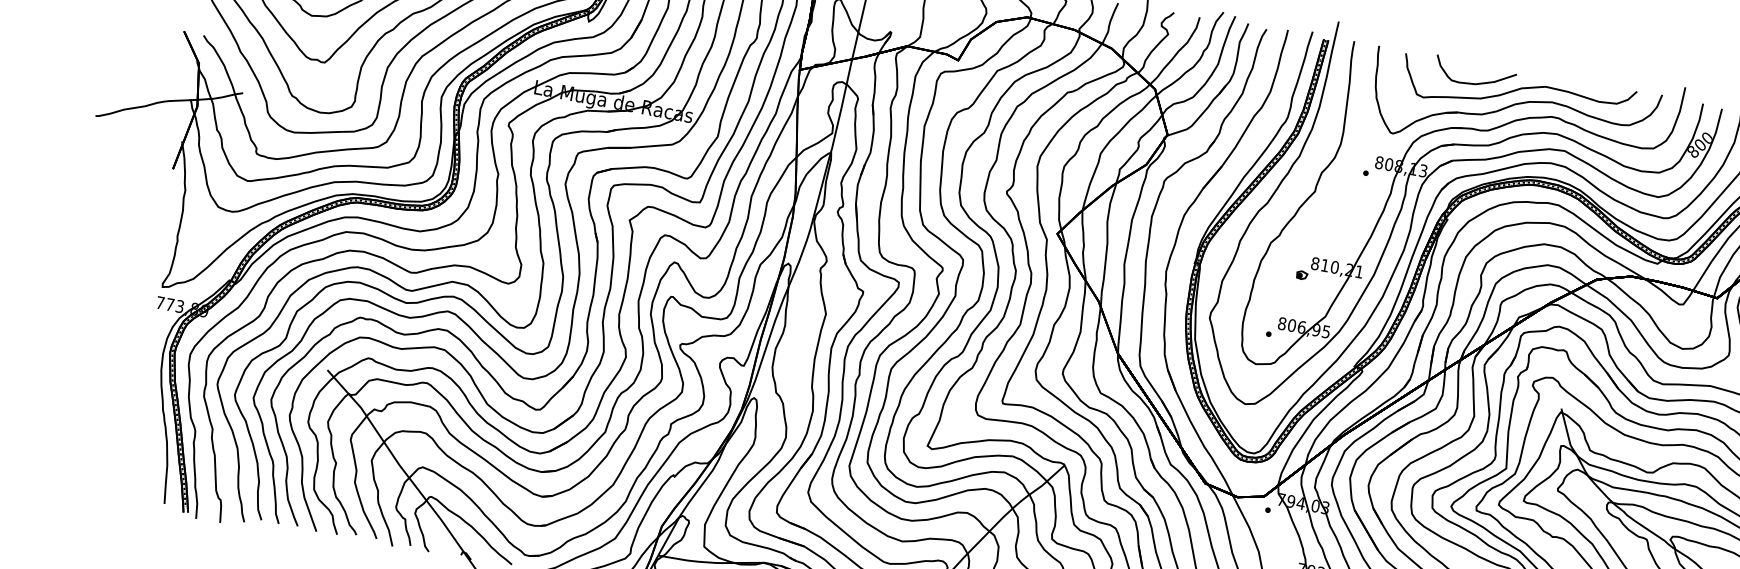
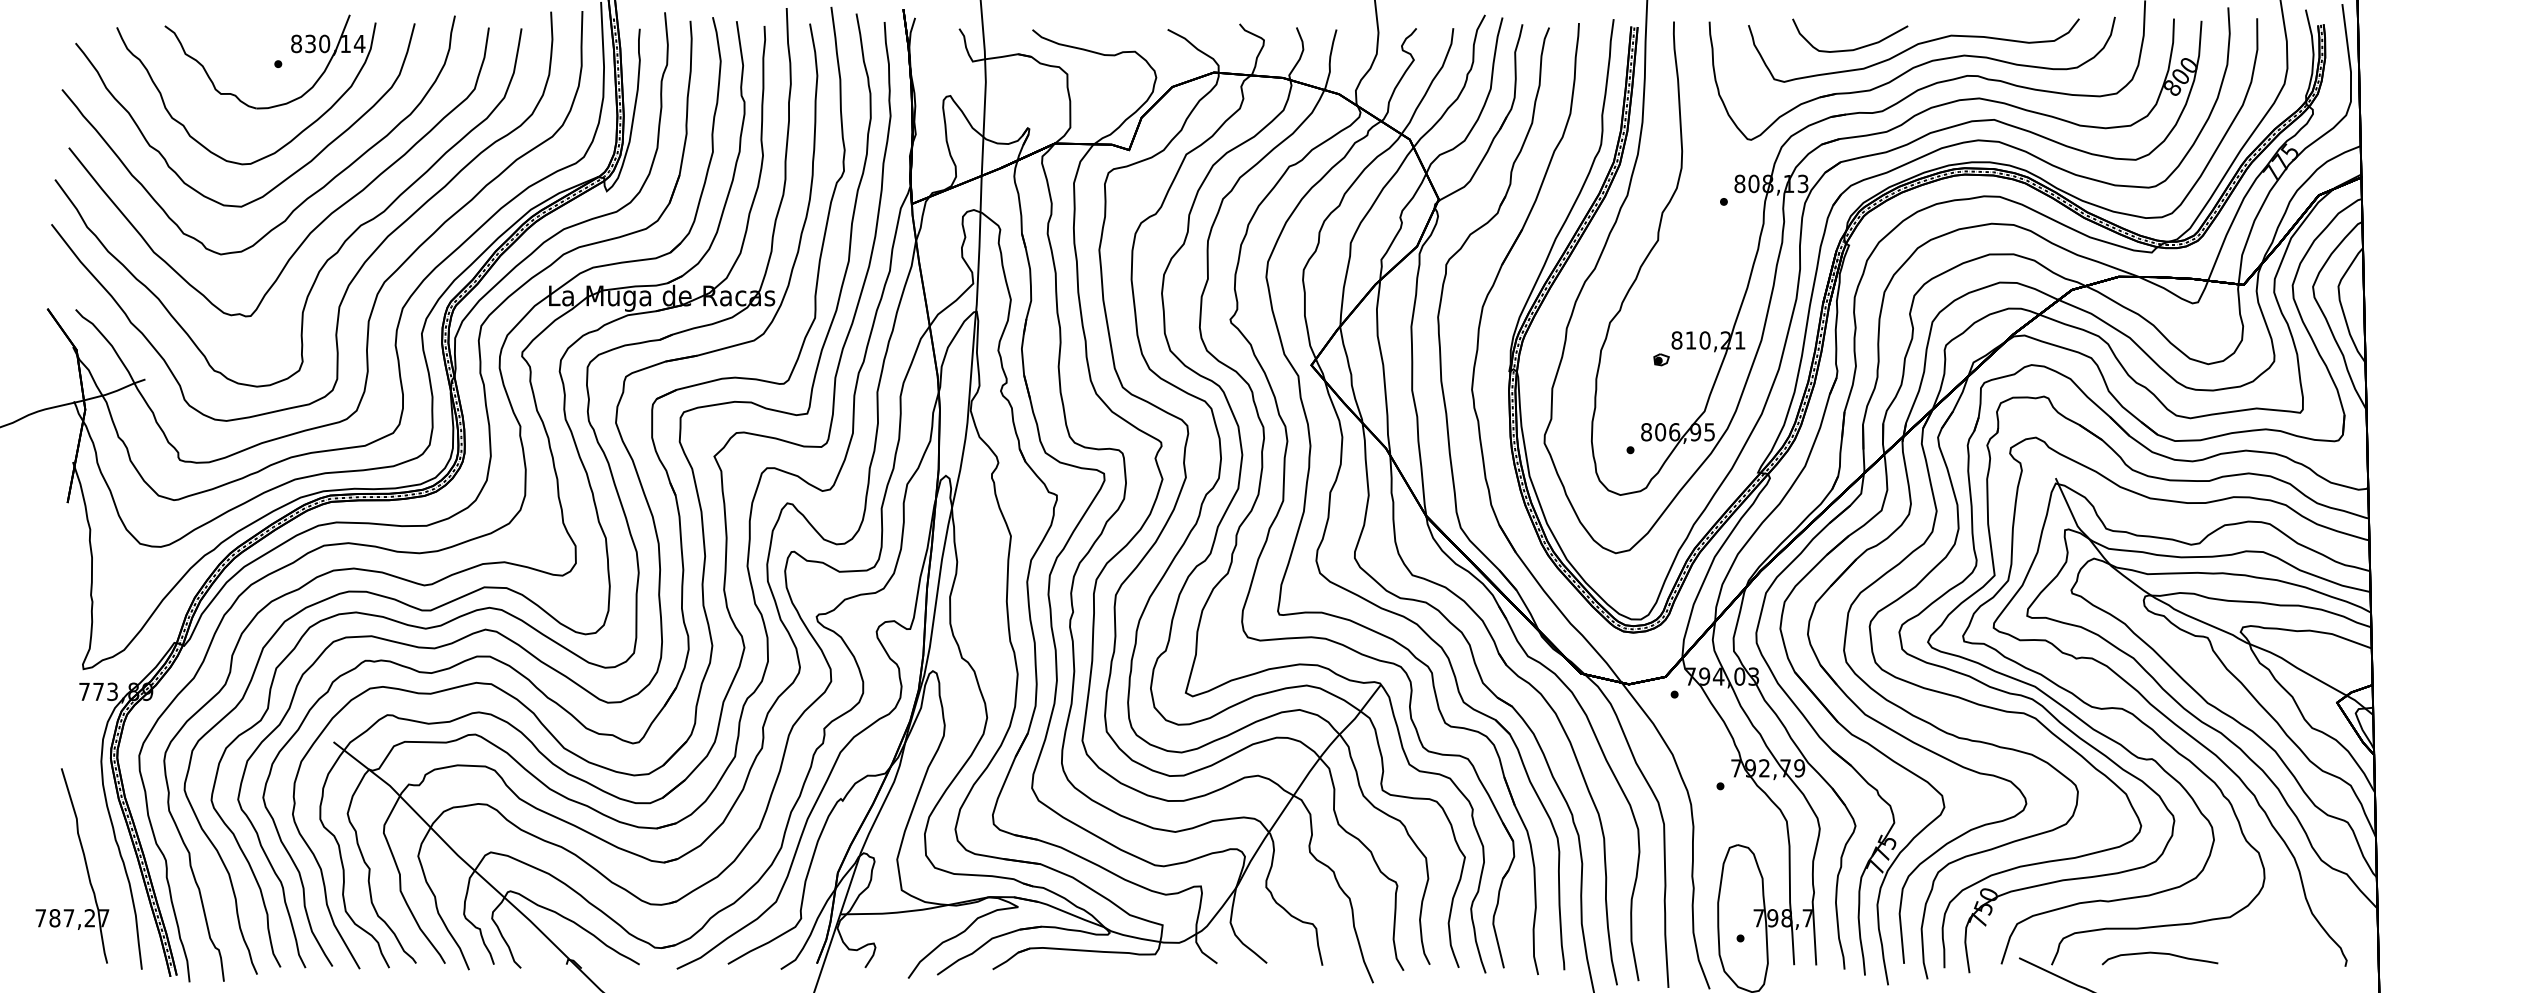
part: (138, 421) -> (84, 862), added

